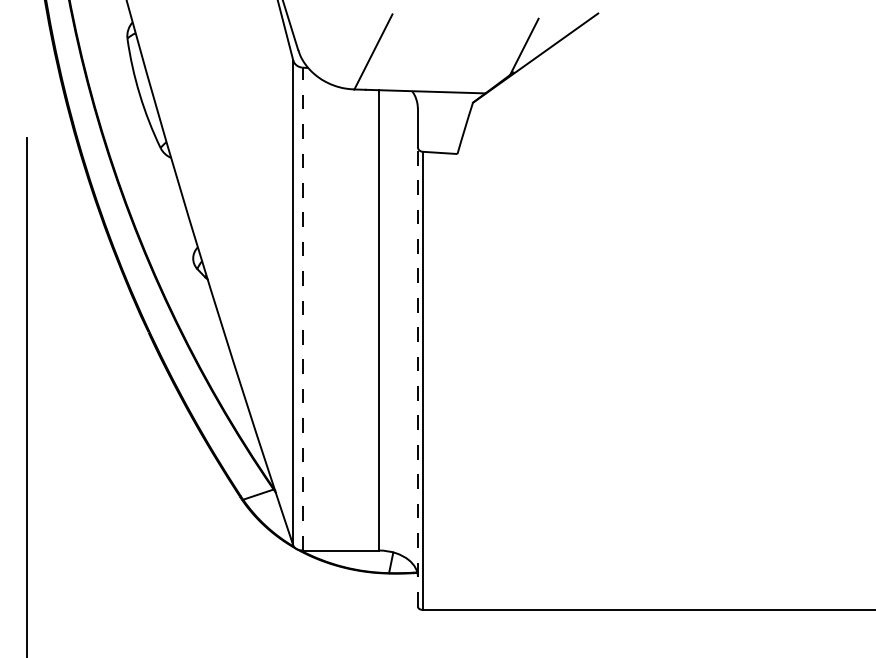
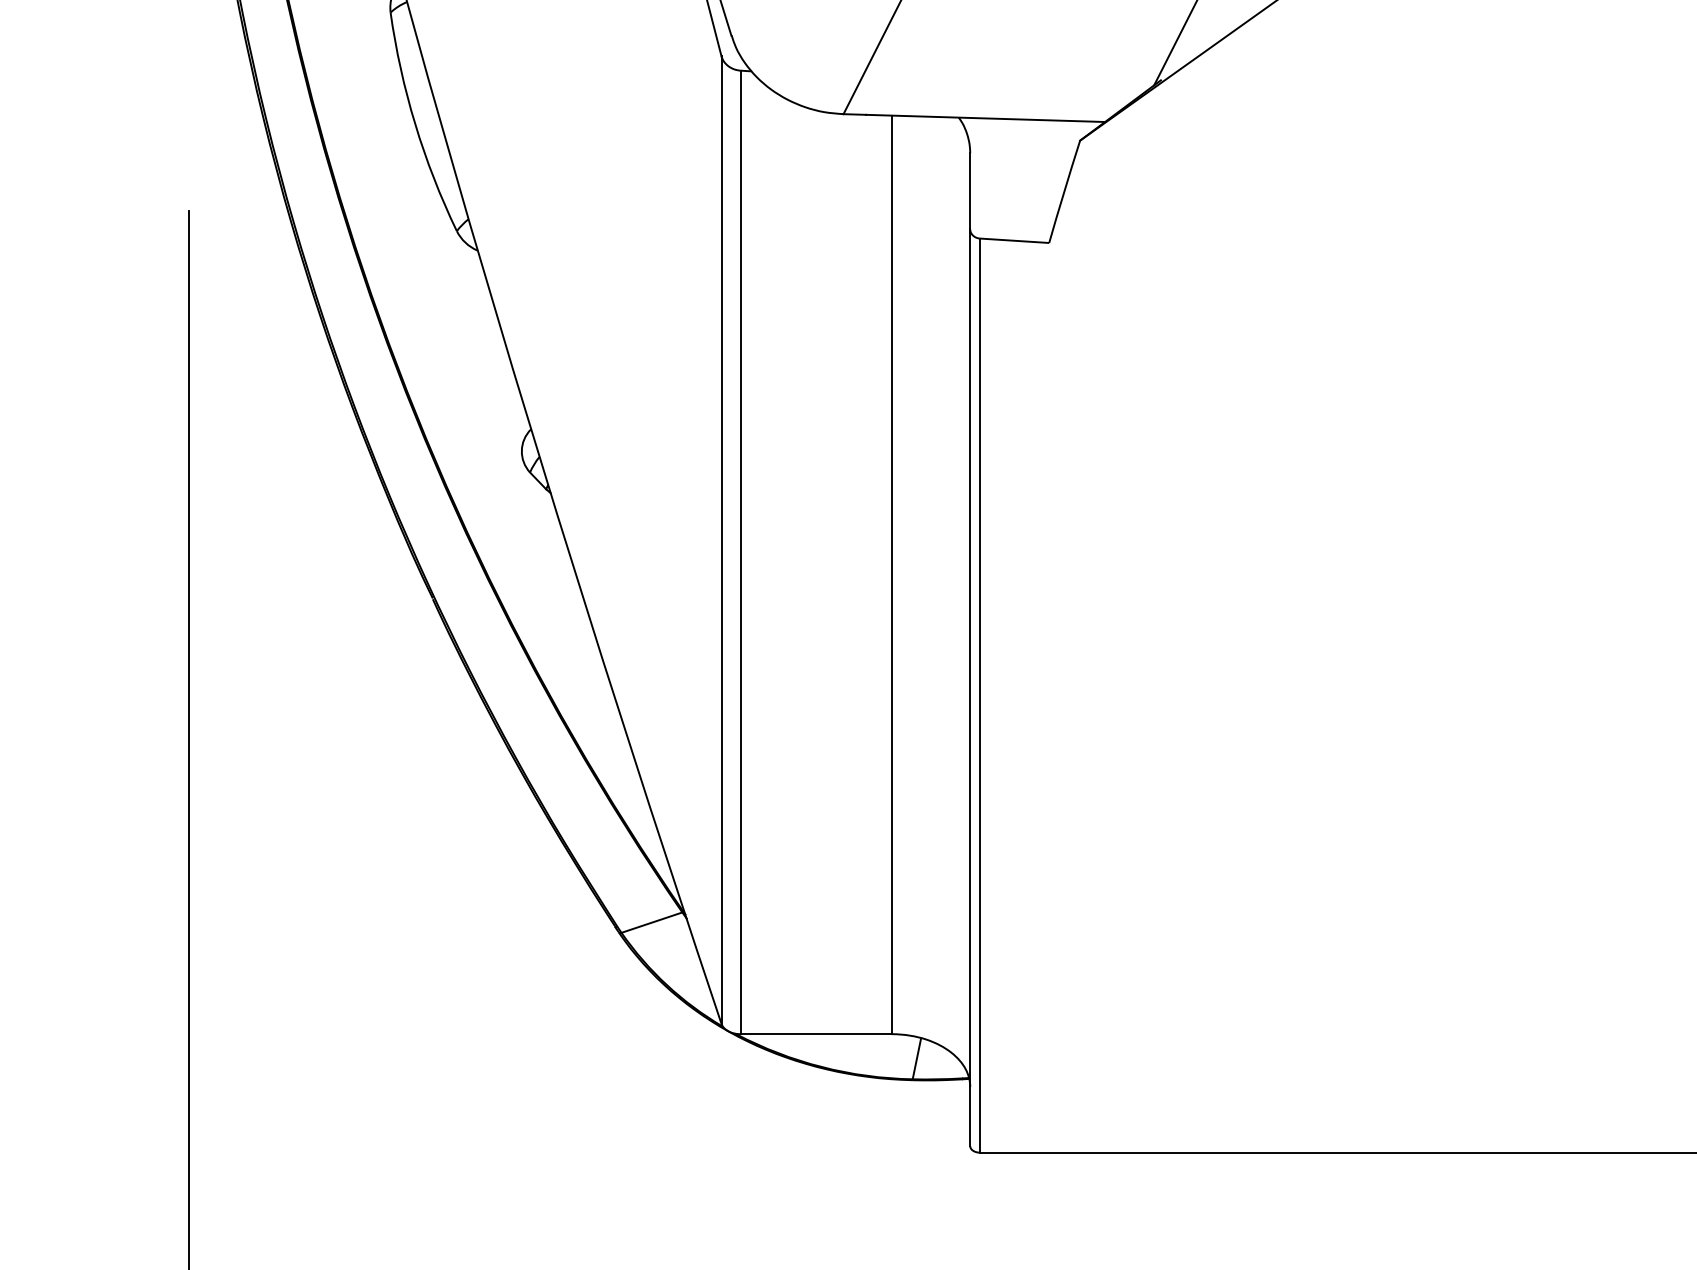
line: (302, 308) -> (739, 551), dashed -> solid
line: (417, 376) -> (969, 686), dashed -> solid

